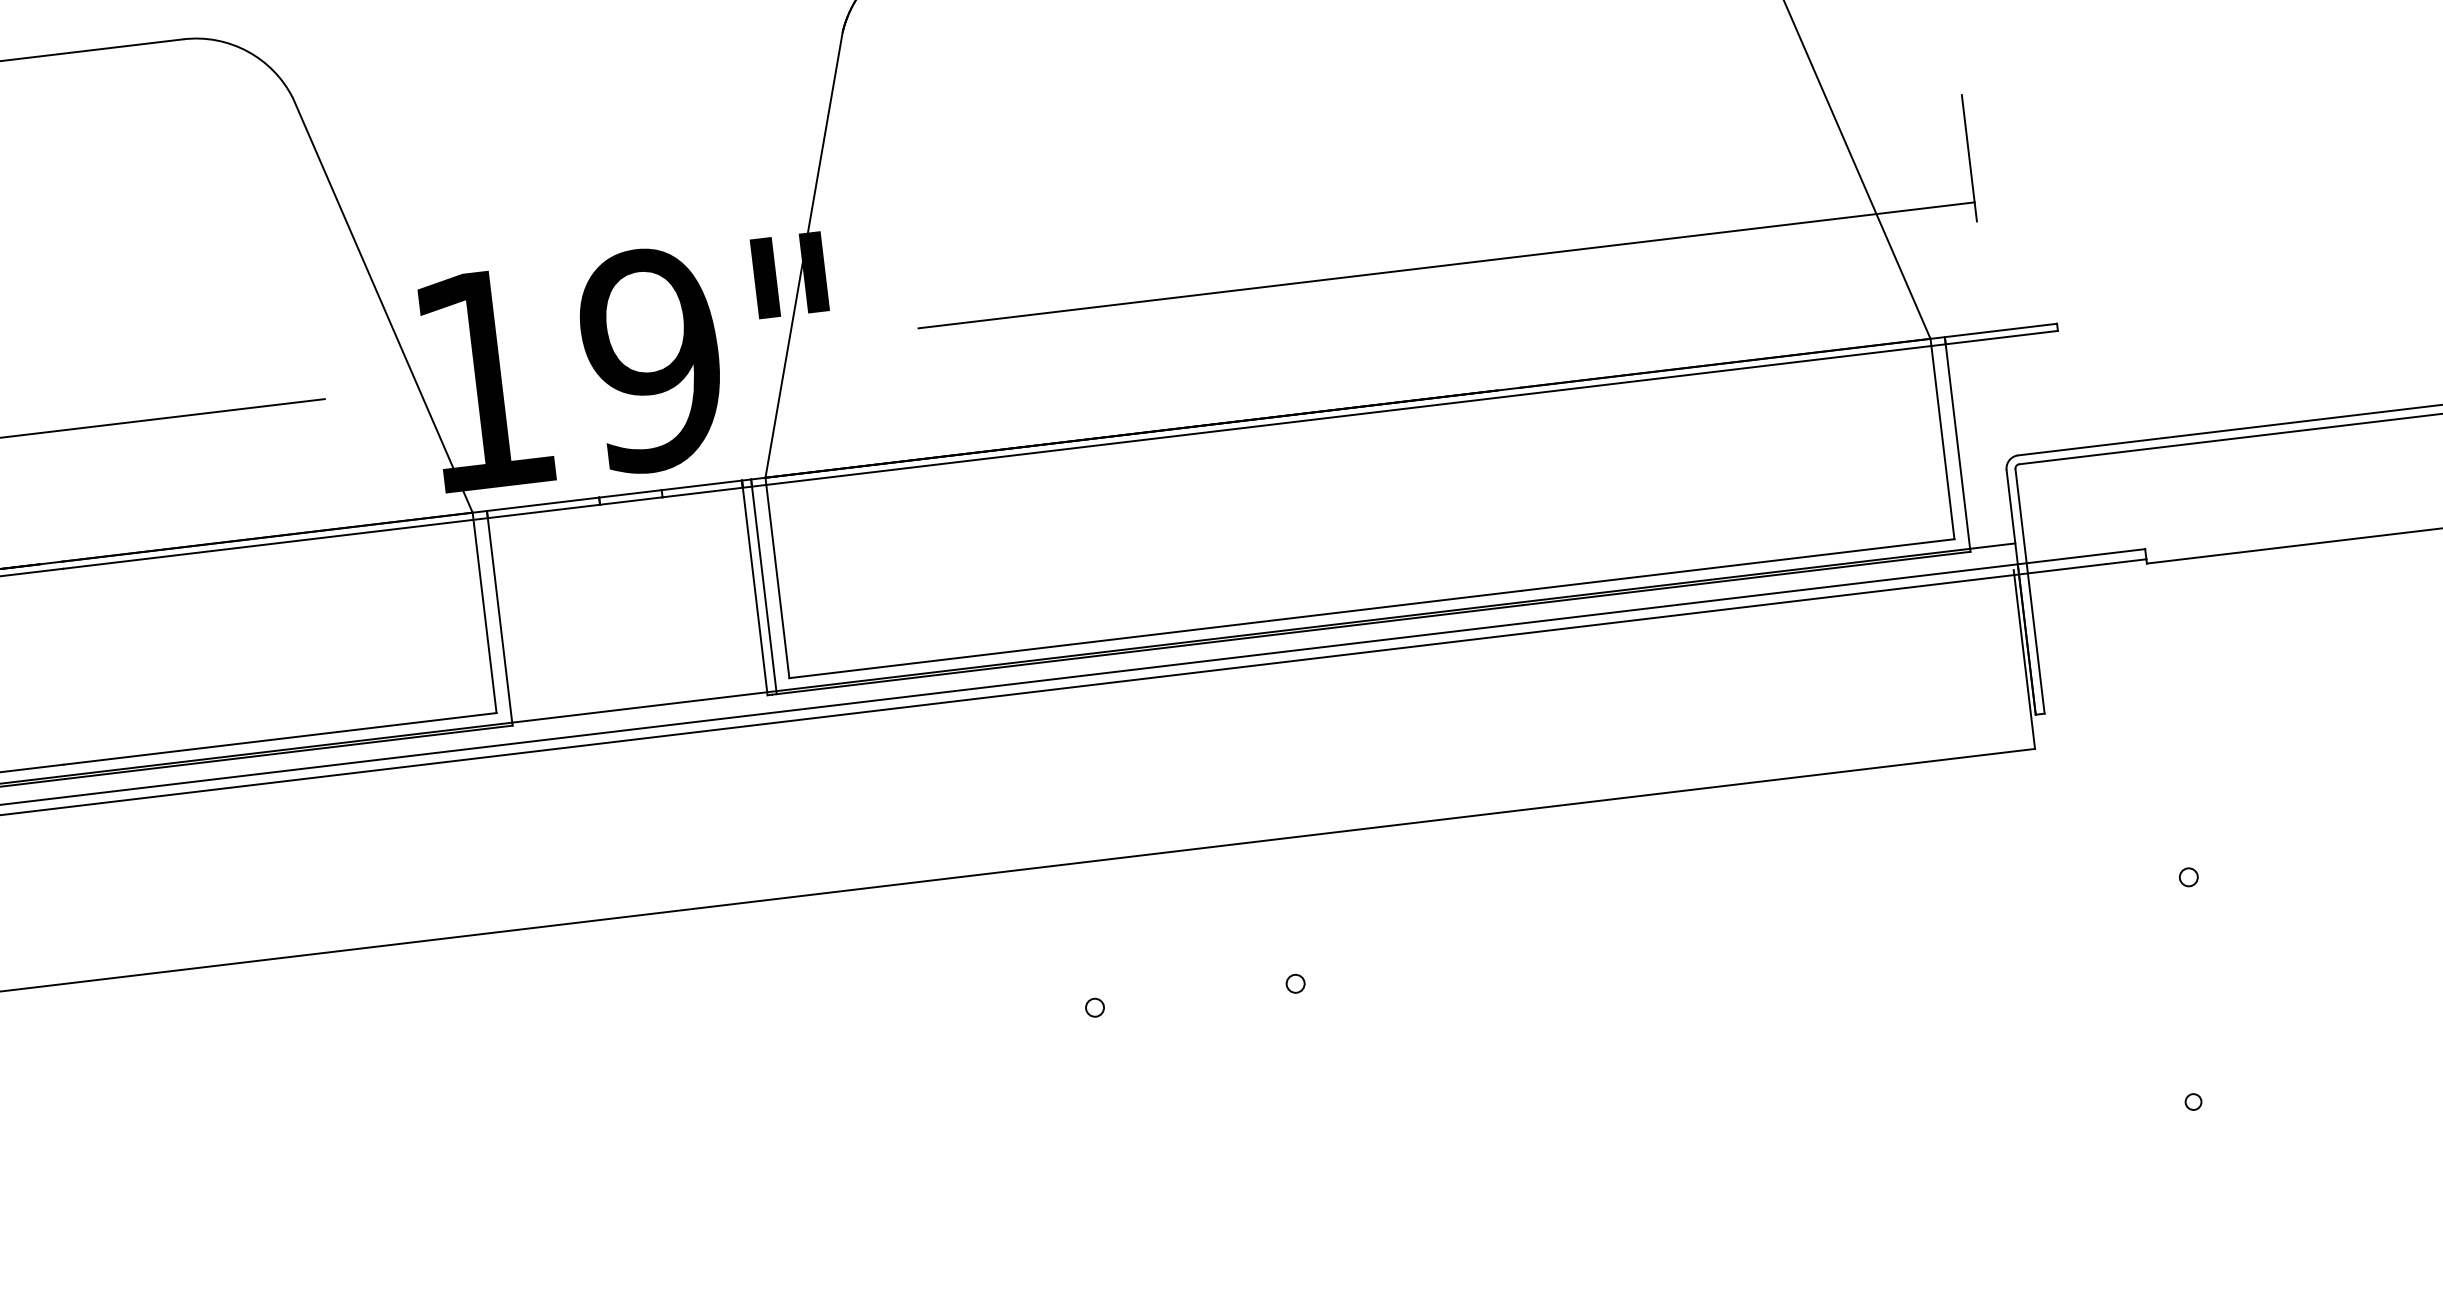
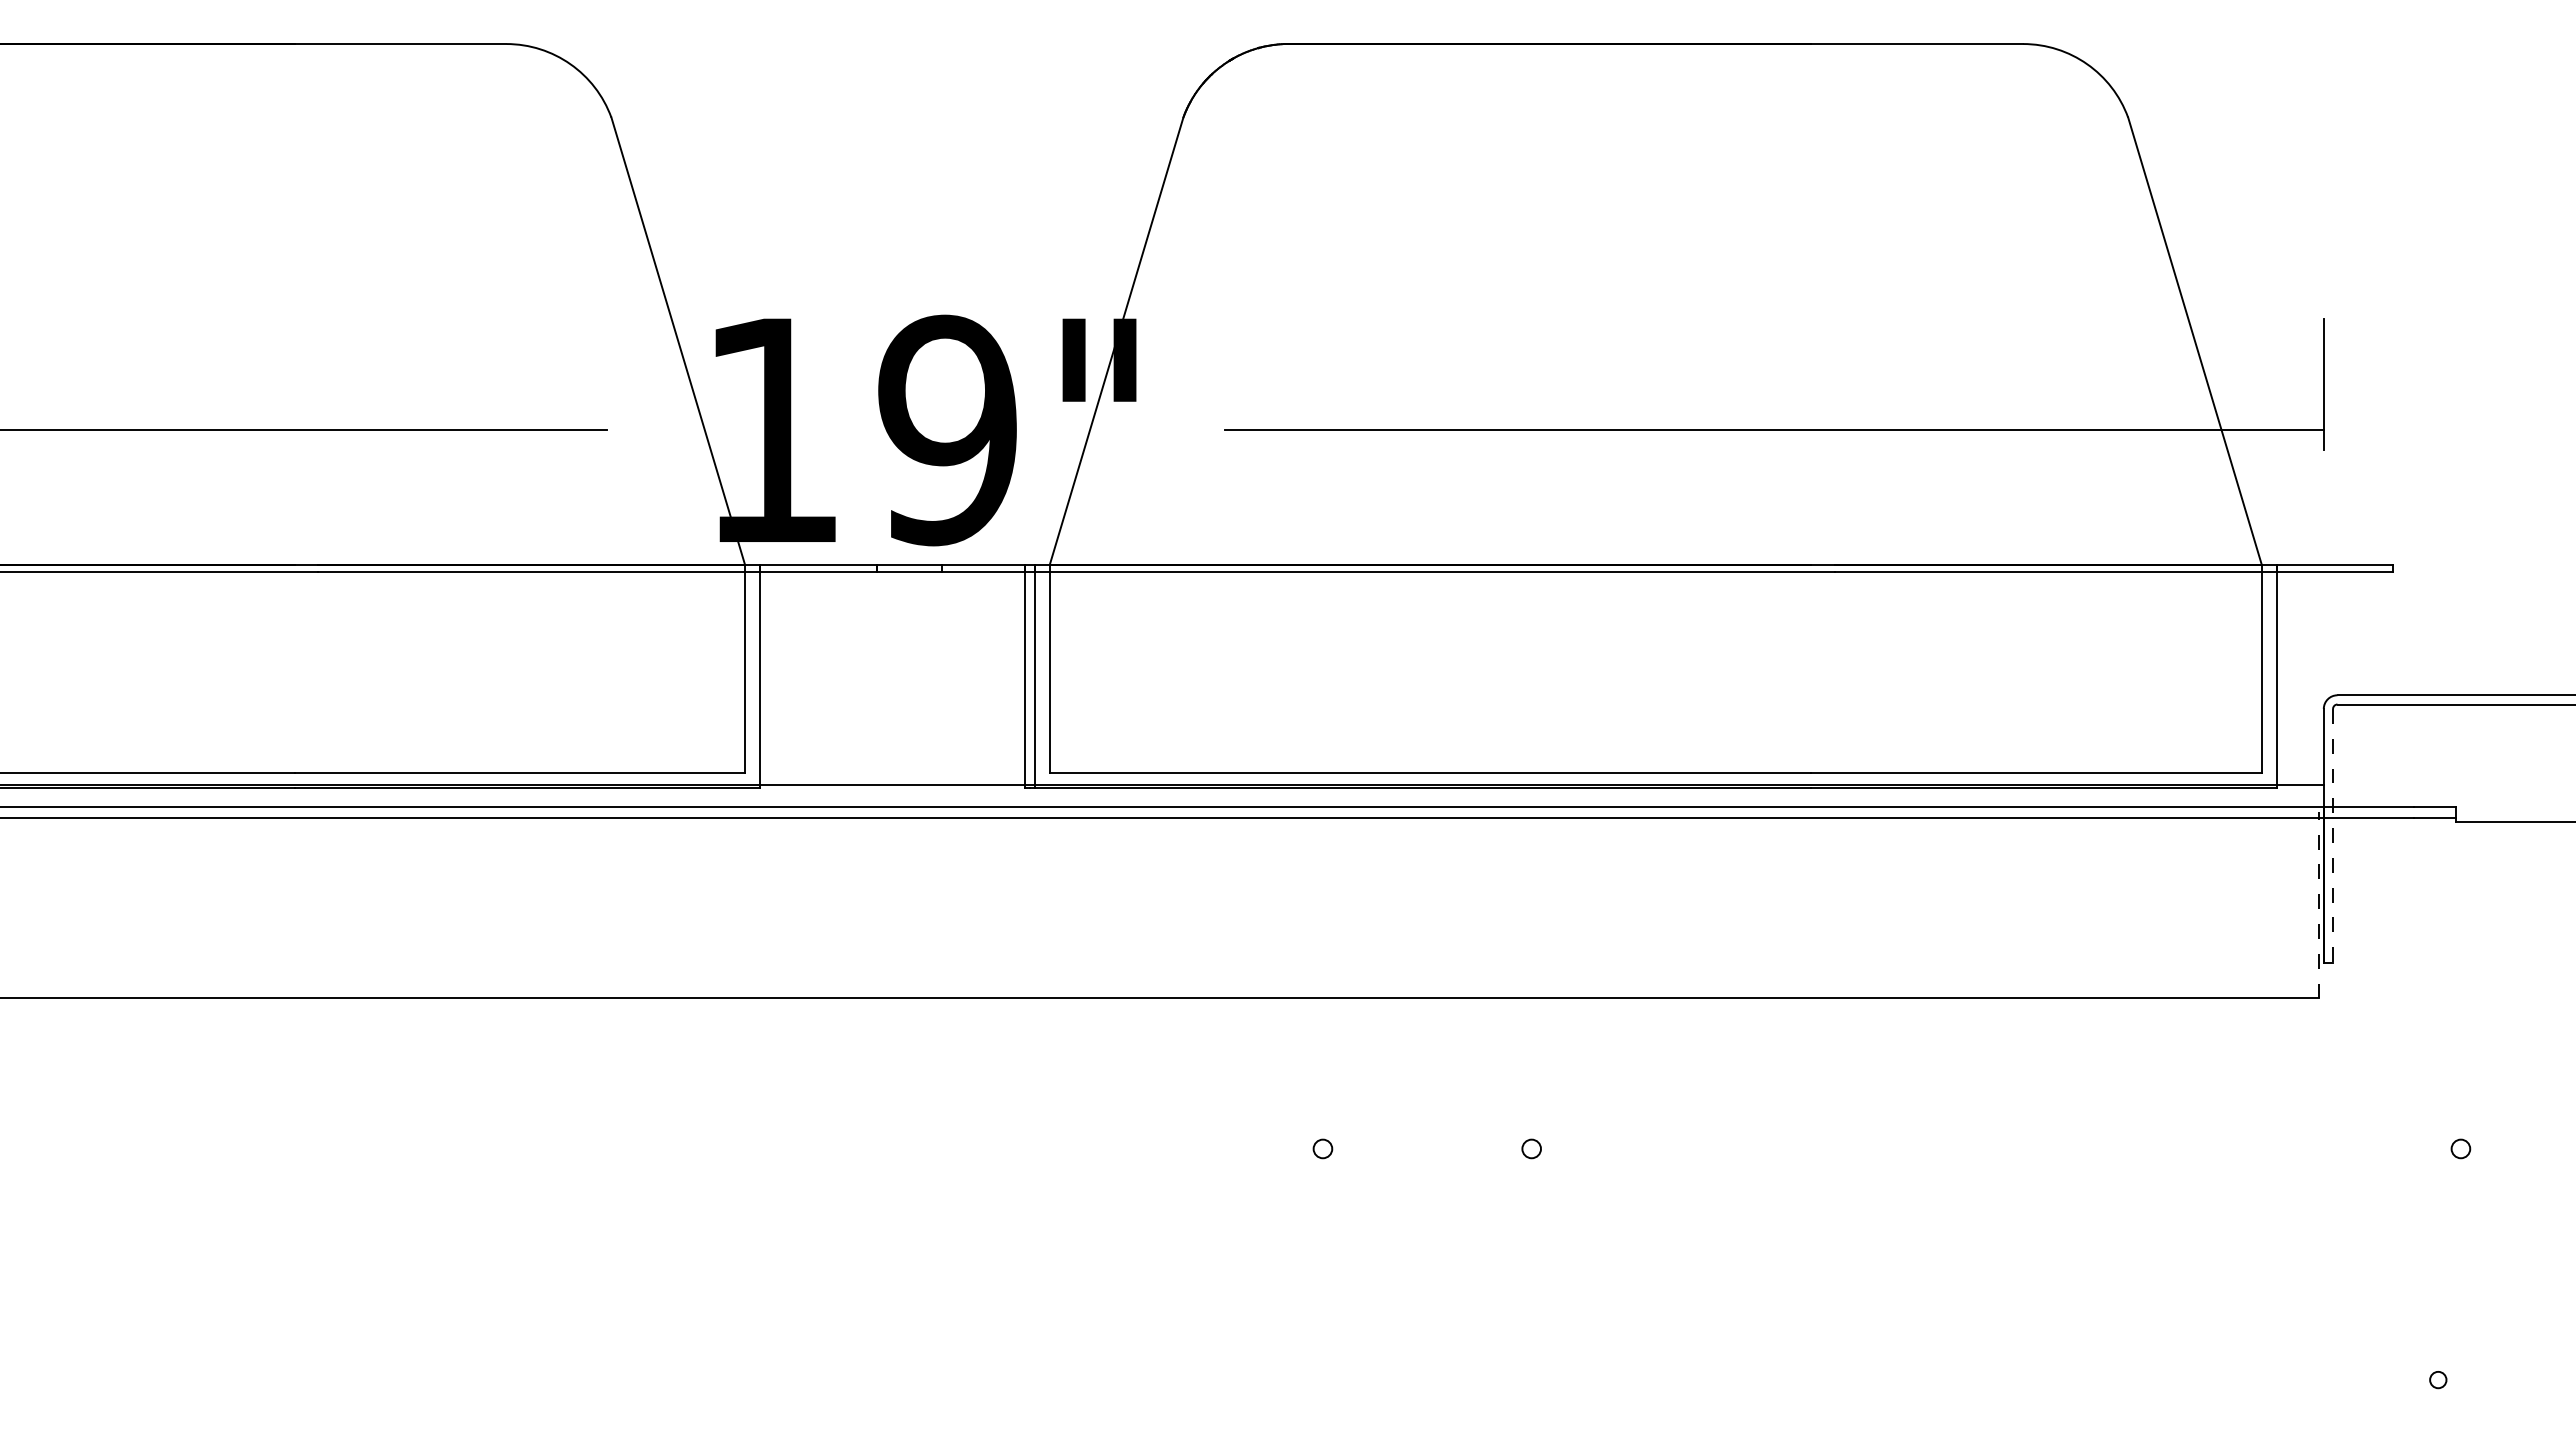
line: (2030, 591) -> (2333, 836), solid -> dashed
line: (2023, 658) -> (2318, 904), solid -> dashed

